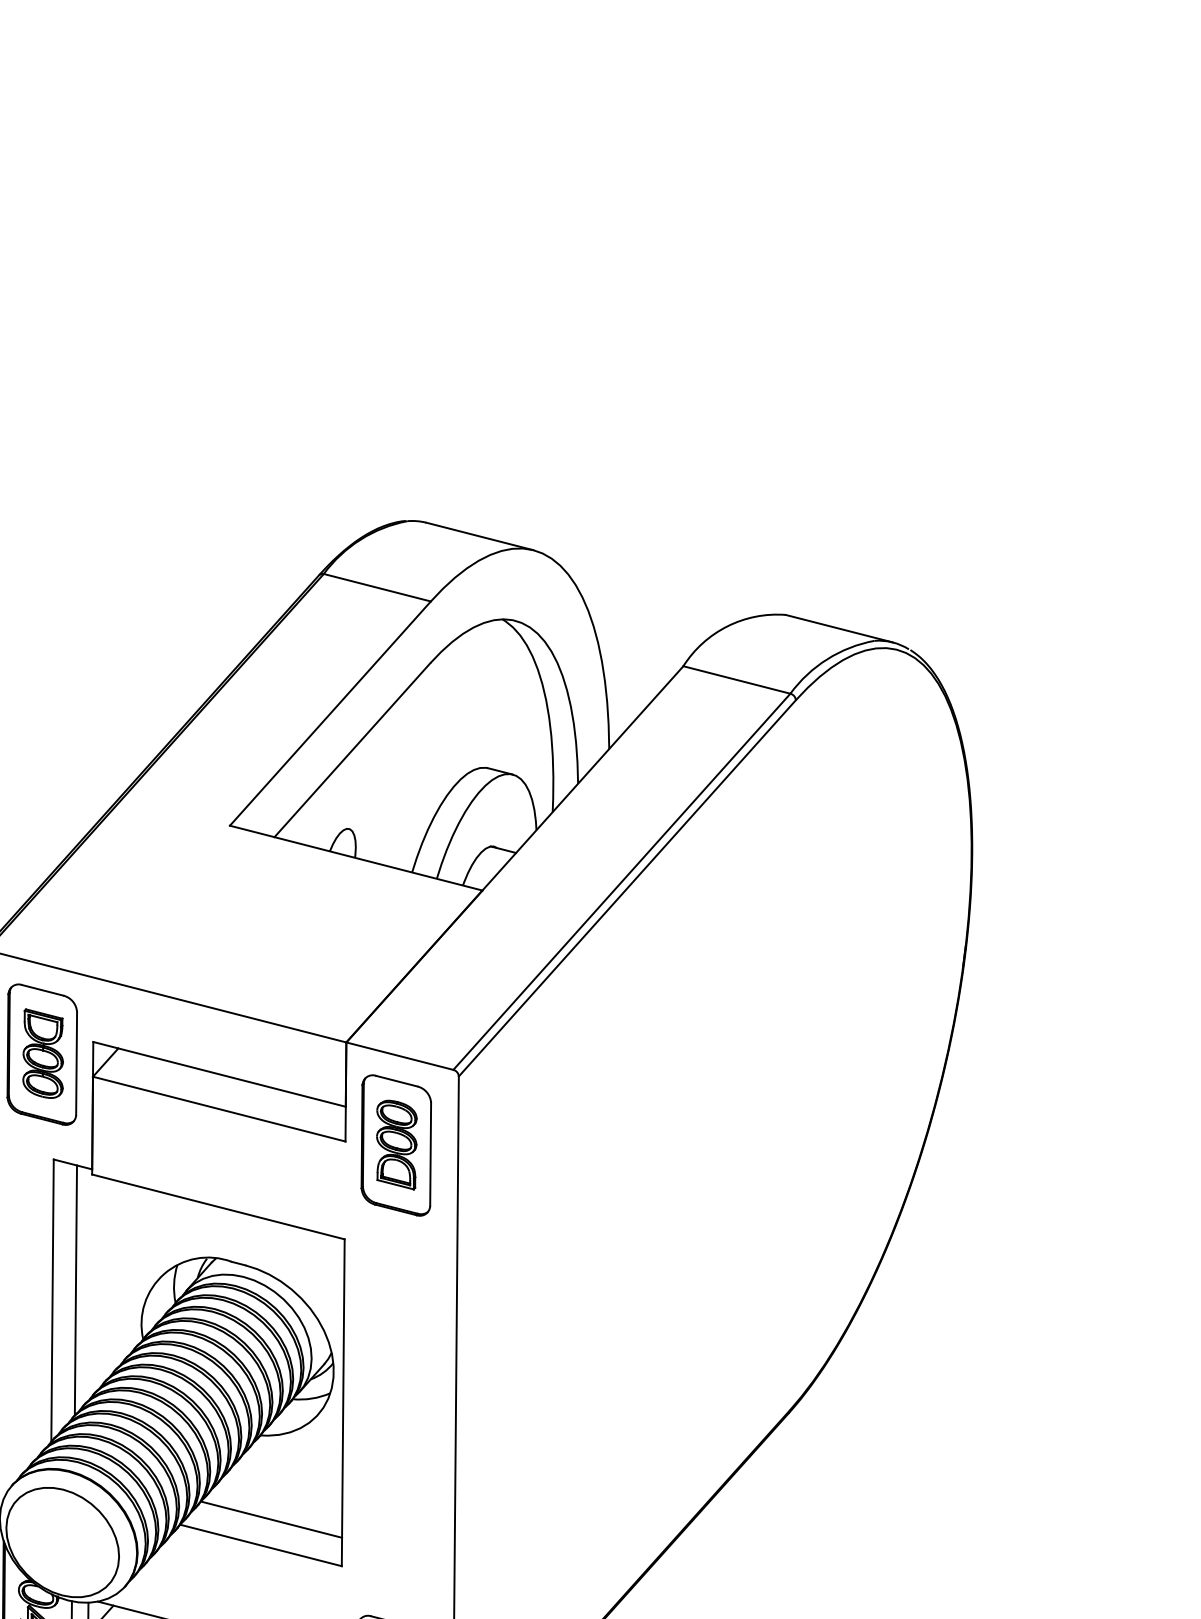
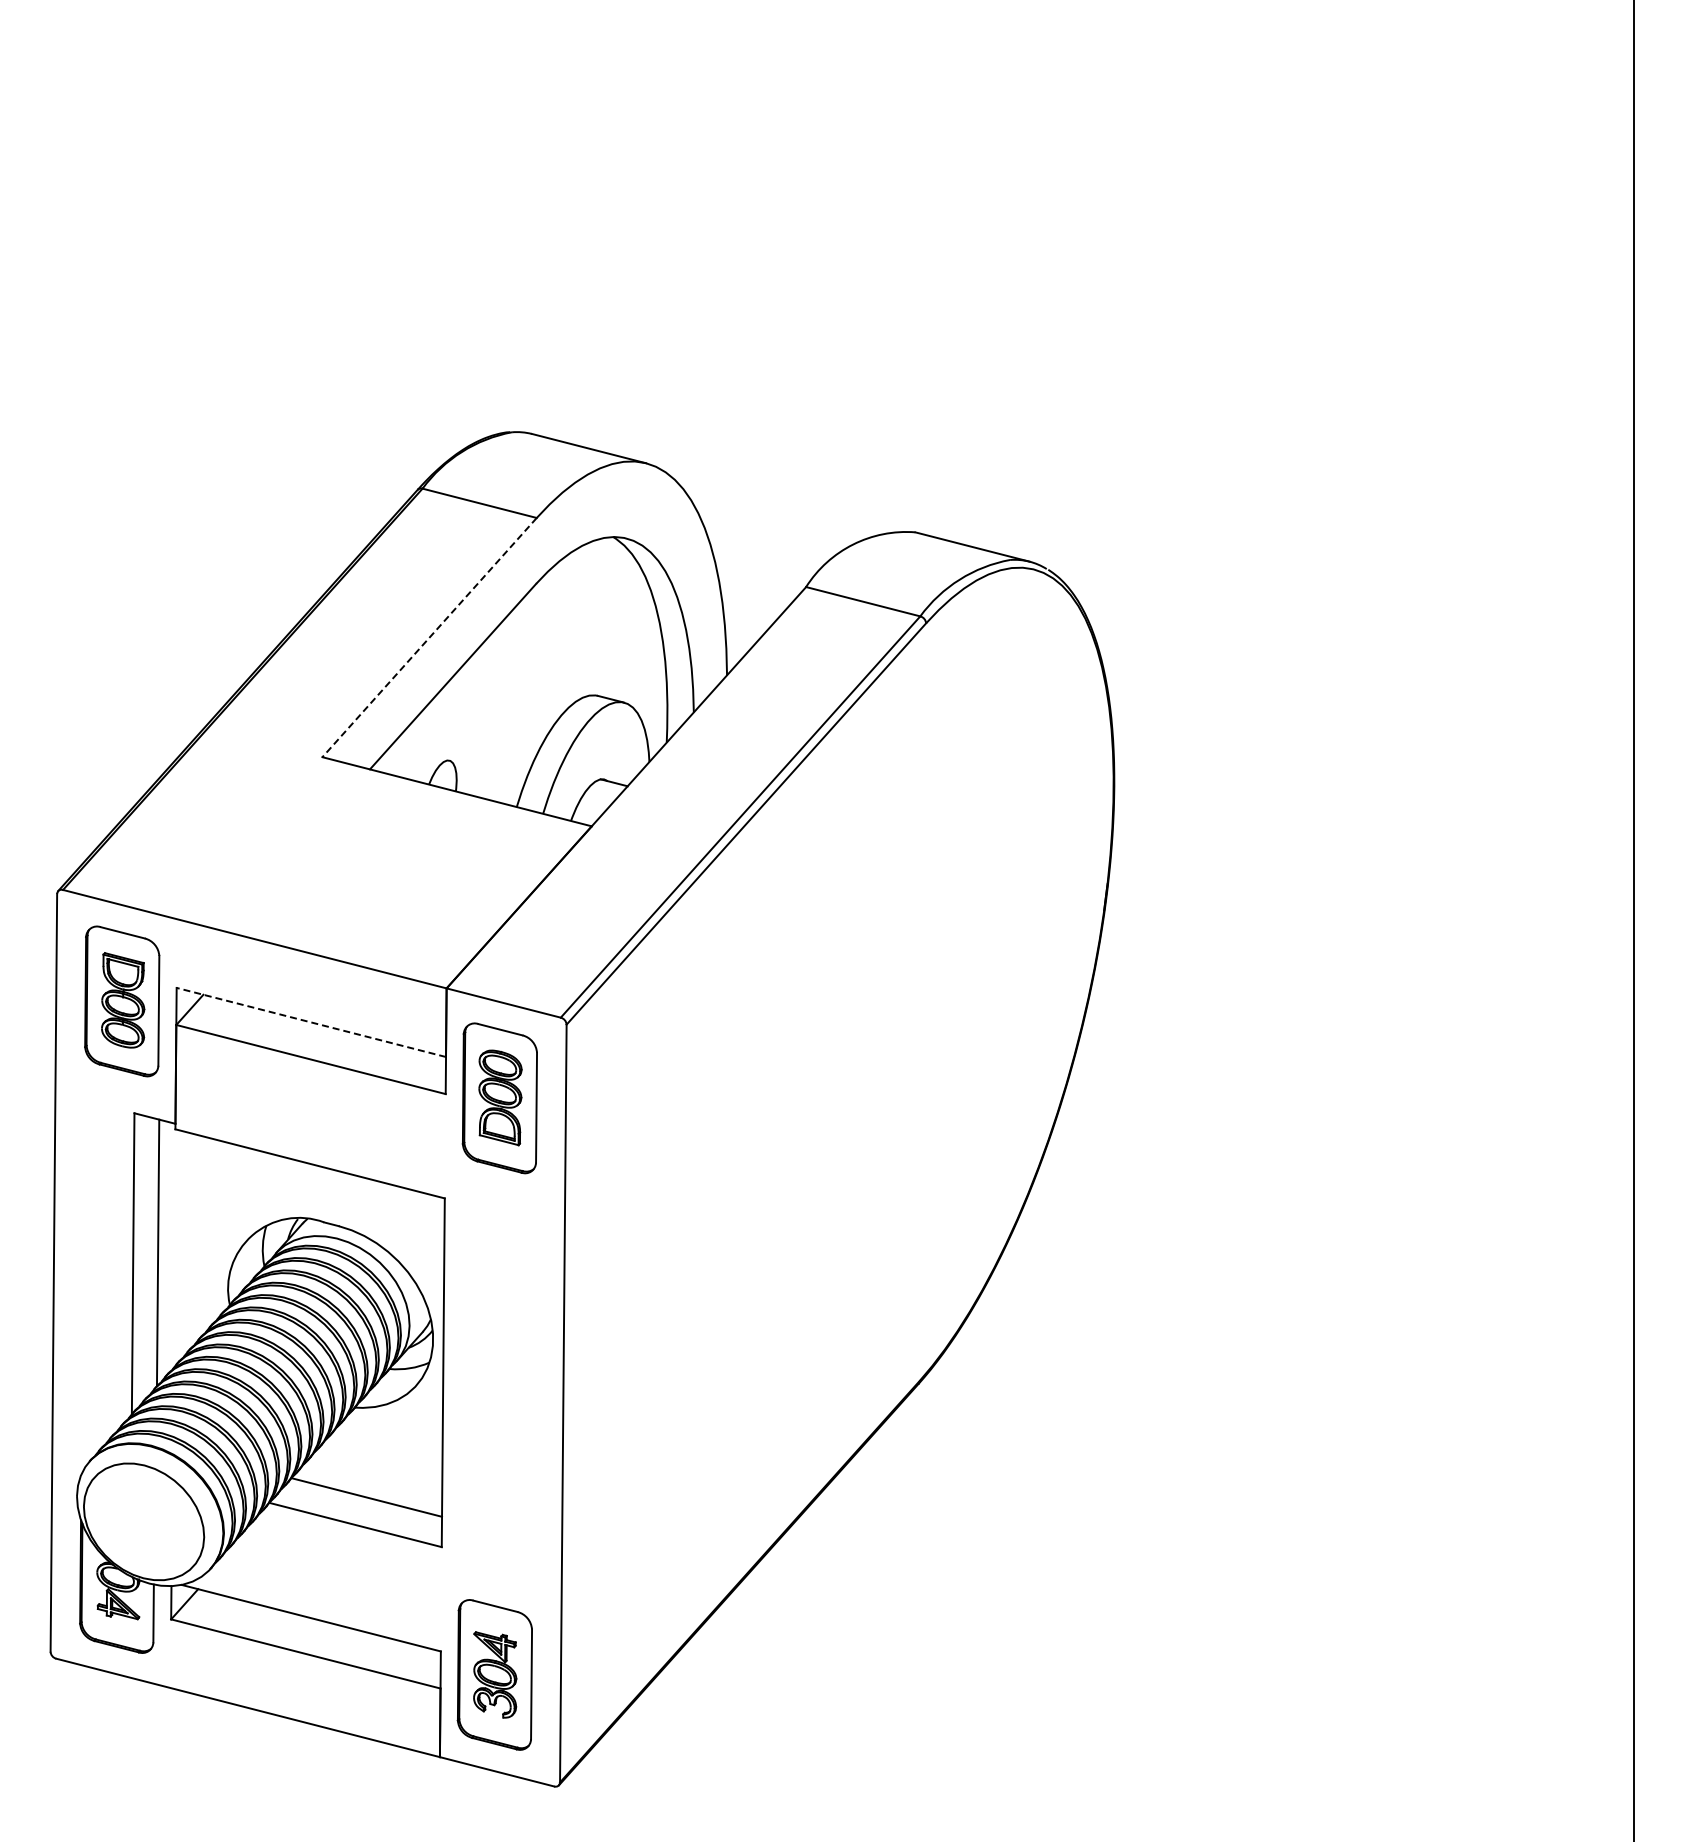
line: (330, 713) -> (429, 637), solid -> dashed
line: (218, 1074) -> (310, 1022), solid -> dashed

